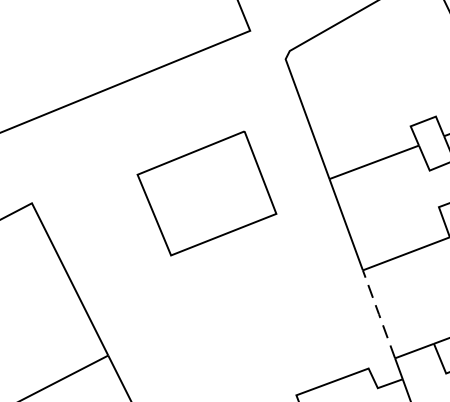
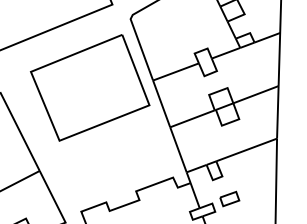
part: (207, 192) -> (90, 87), size x1.67
line: (379, 313) -> (178, 149), dashed -> solid

